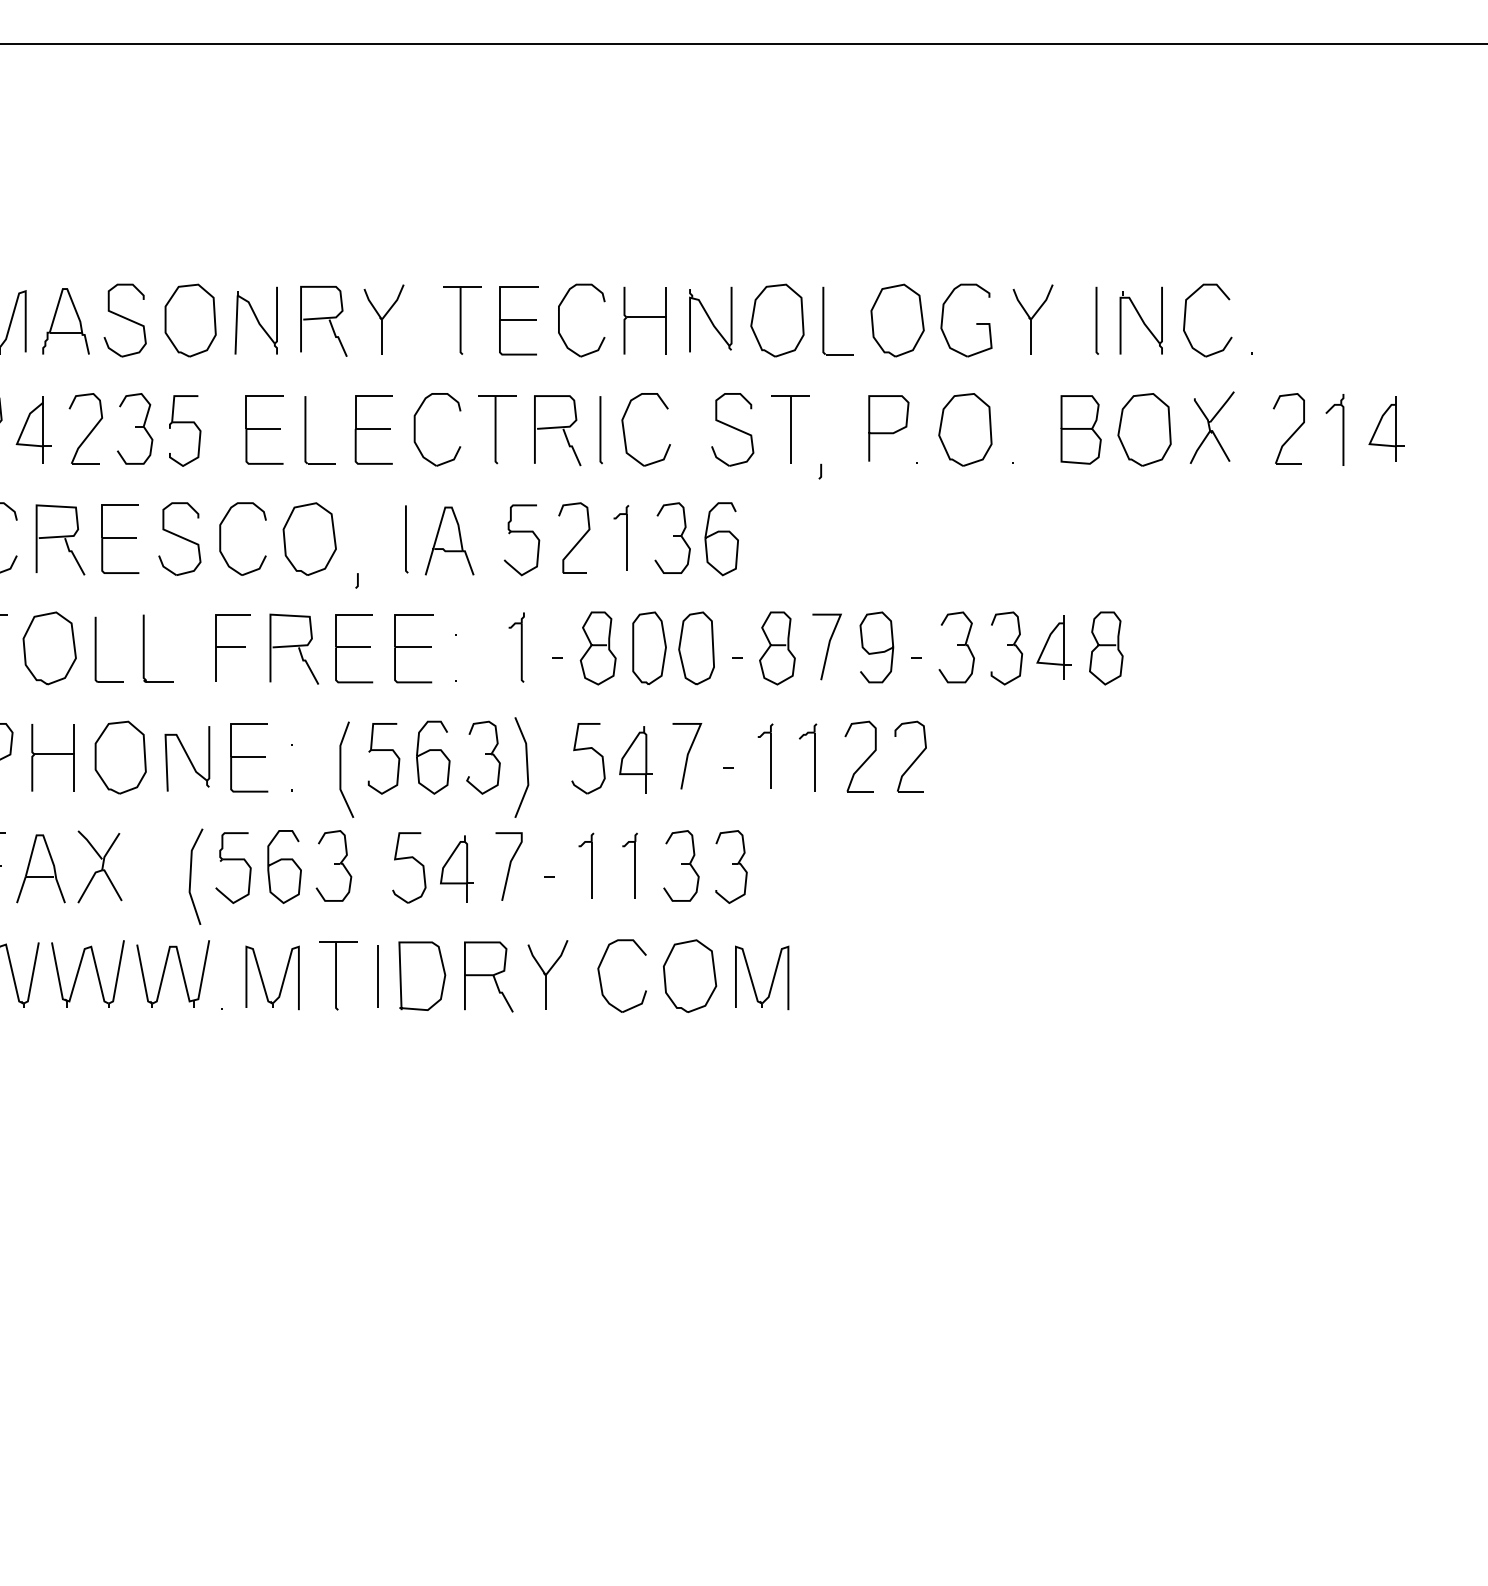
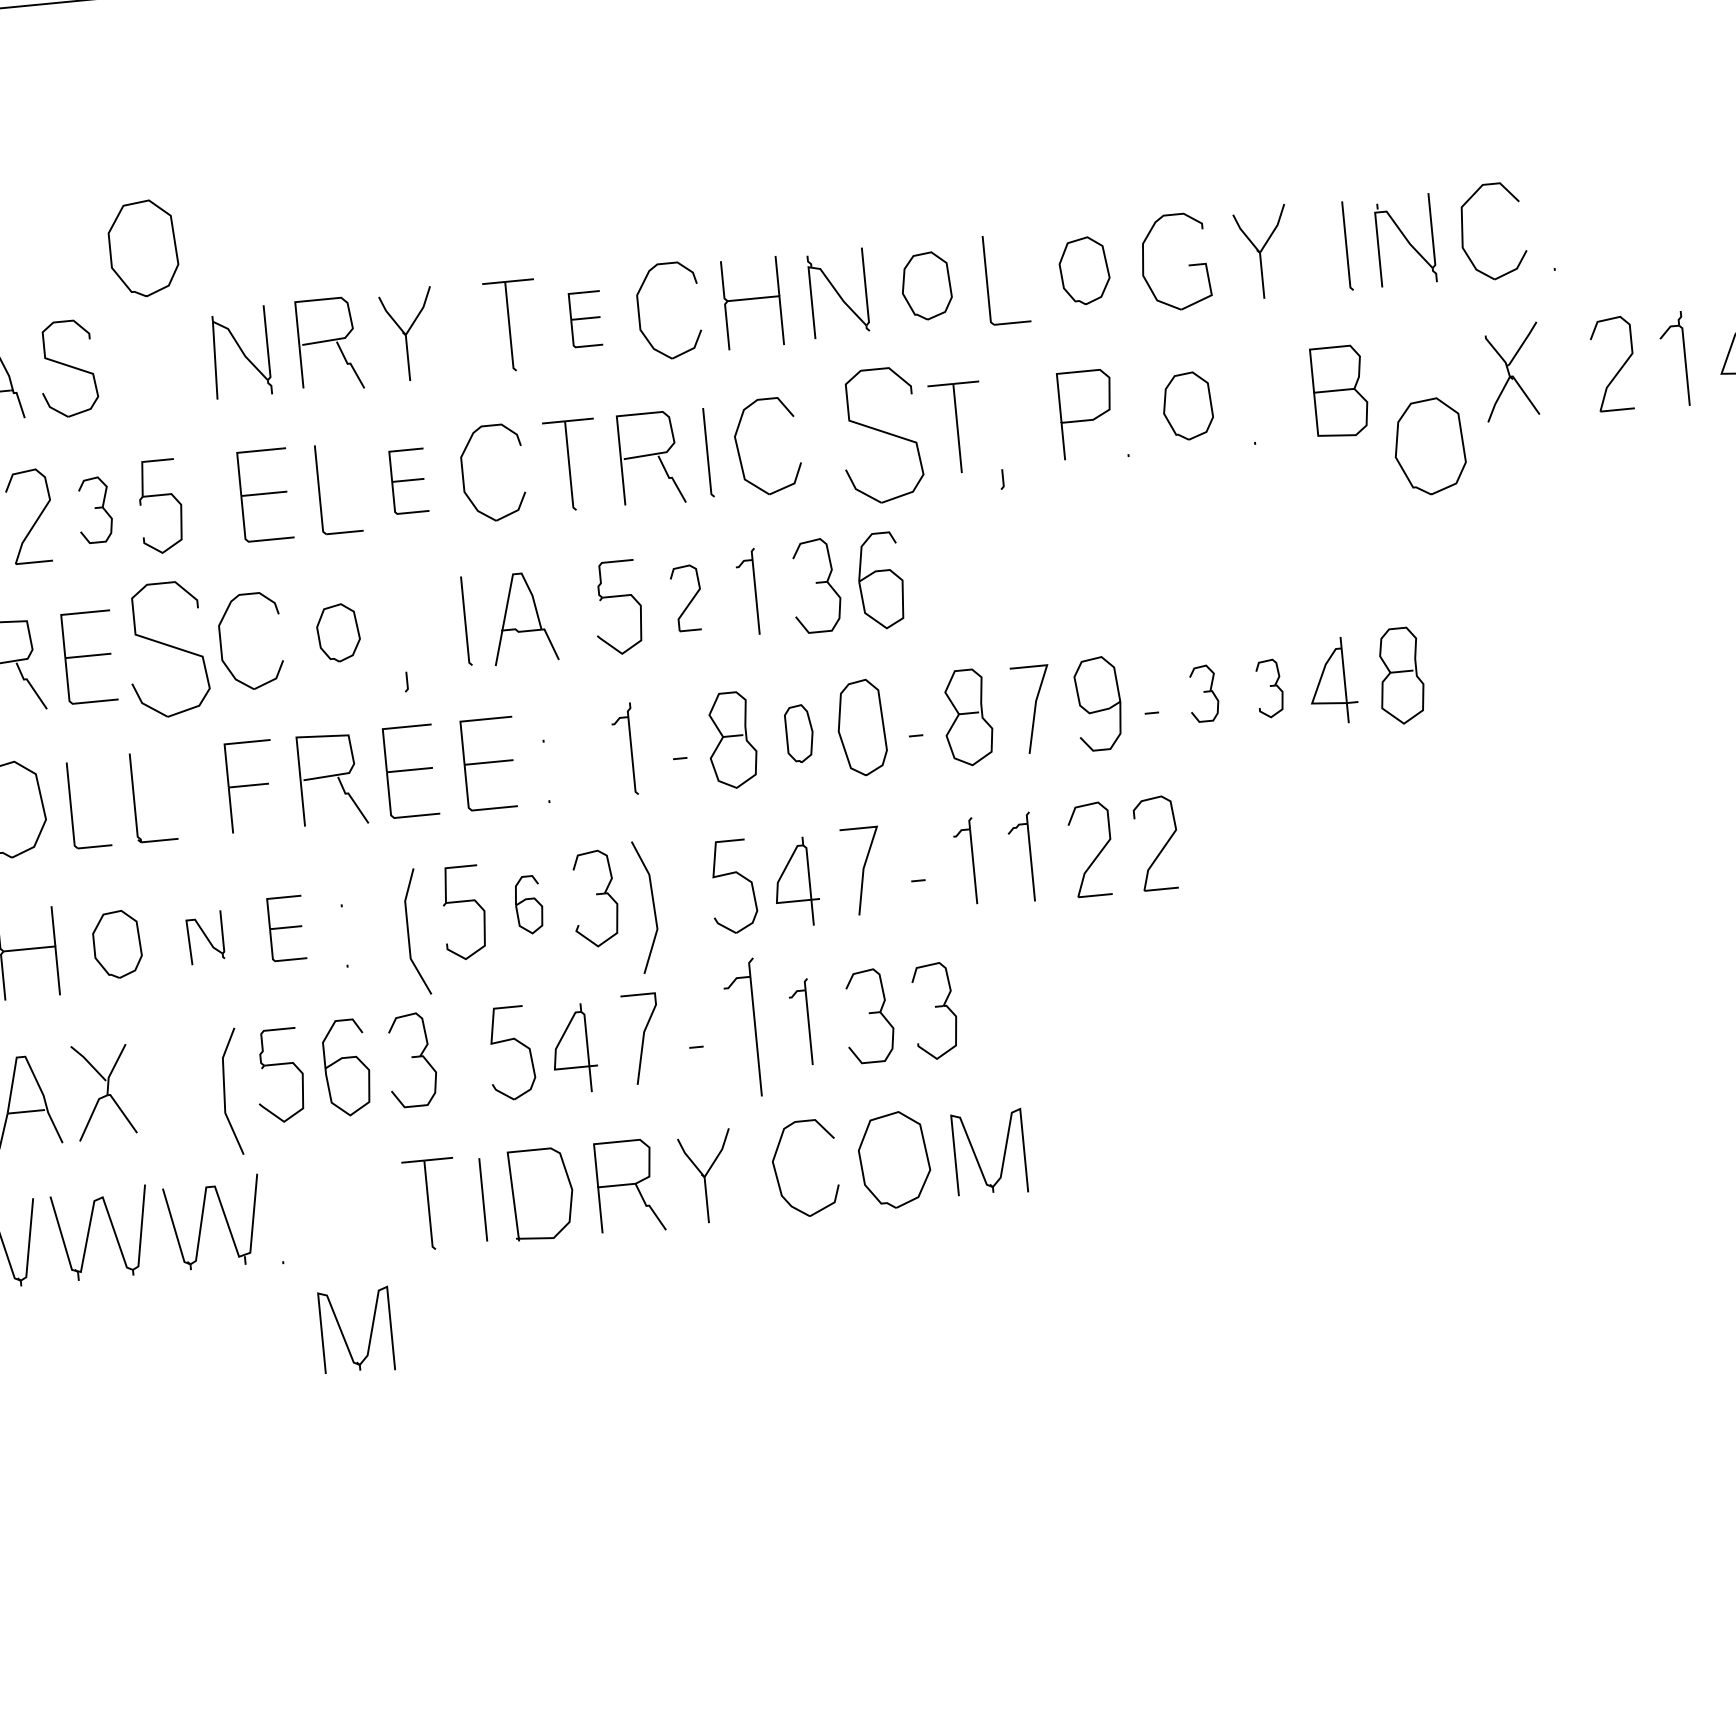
part: (190, 320) -> (143, 248), moved
part: (518, 320) -> (585, 318), size x0.6
part: (777, 320) -> (926, 286), size x0.7
part: (897, 320) -> (1084, 270), size x0.7
part: (135, 428) -> (95, 509), size x0.7
part: (373, 429) -> (408, 480), size x0.7
part: (732, 429) -> (881, 435), size x1.4
part: (965, 429) -> (1187, 405), size x0.7
part: (1144, 429) -> (1429, 446), moved
part: (574, 537) -> (686, 597), size x0.7
part: (179, 538) -> (167, 648), size x1.4
part: (309, 538) -> (338, 632), size x0.6
part: (956, 647) -> (1203, 693), size x0.6
part: (649, 648) -> (799, 733), size x0.6
part: (1006, 648) -> (1269, 688), size x0.6
part: (120, 757) -> (117, 944), size x0.7
part: (249, 757) -> (287, 928), size x0.7
part: (433, 757) -> (529, 904), size x0.6
part: (187, 758) -> (205, 937), size x0.6
part: (586, 865) -> (744, 1027), size x1.6
part: (263, 980) -> (344, 1335), moved

